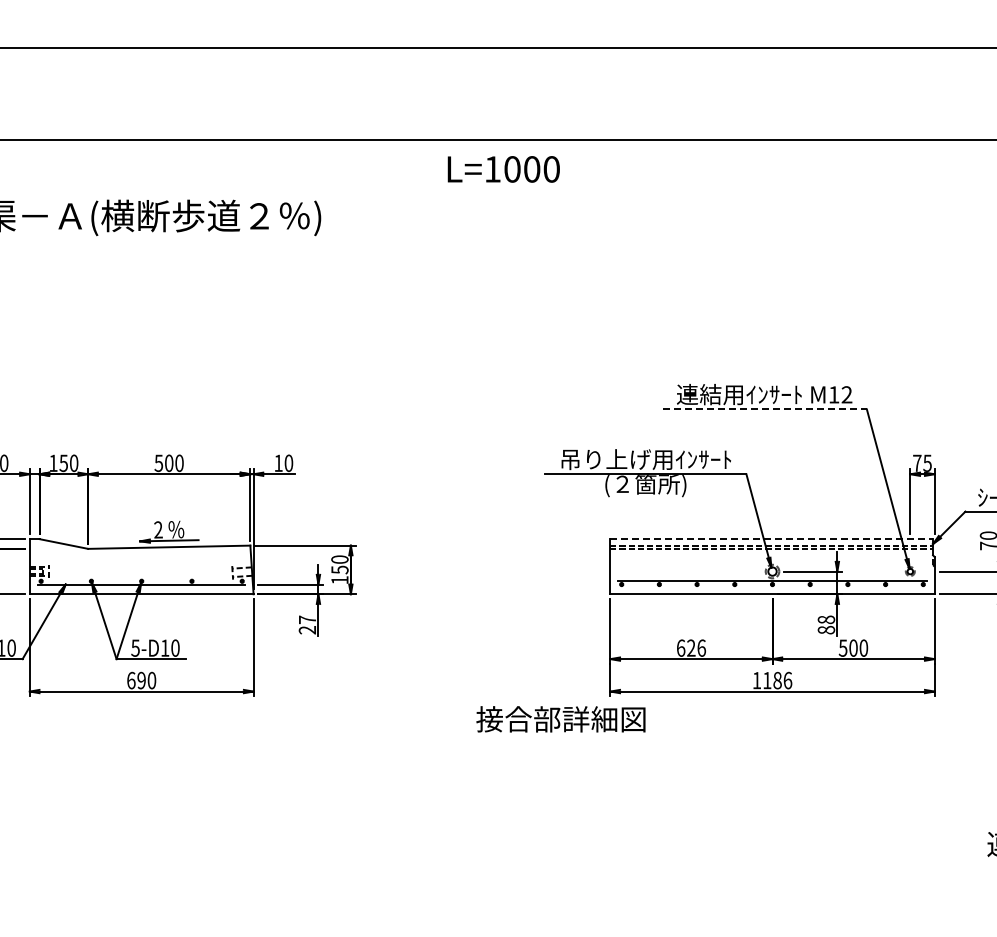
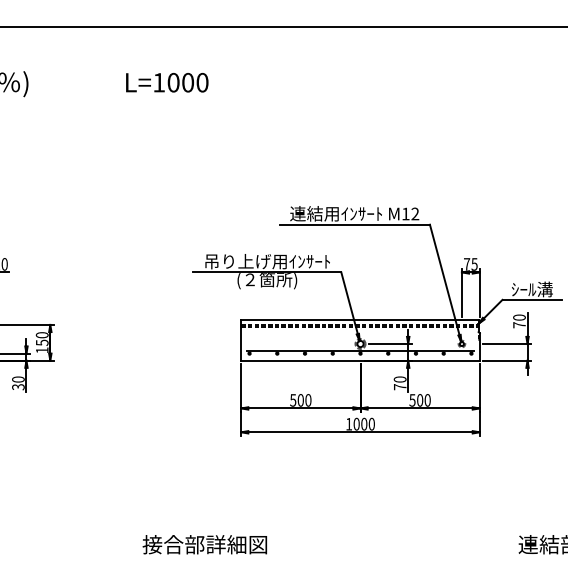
text: (503, 169) -> (167, 82), moved
line: (765, 409) -> (355, 224), dashed -> solid
line: (772, 539) -> (360, 320), dashed -> solid
text: (307, 624) -> (18, 382), 27 -> 30
text: (826, 624) -> (400, 382), 88 -> 70
text: (690, 647) -> (300, 399), 626 -> 500
text: (777, 680) -> (364, 424), 1186 -> 1000
text: (560, 719) -> (204, 544), moved

